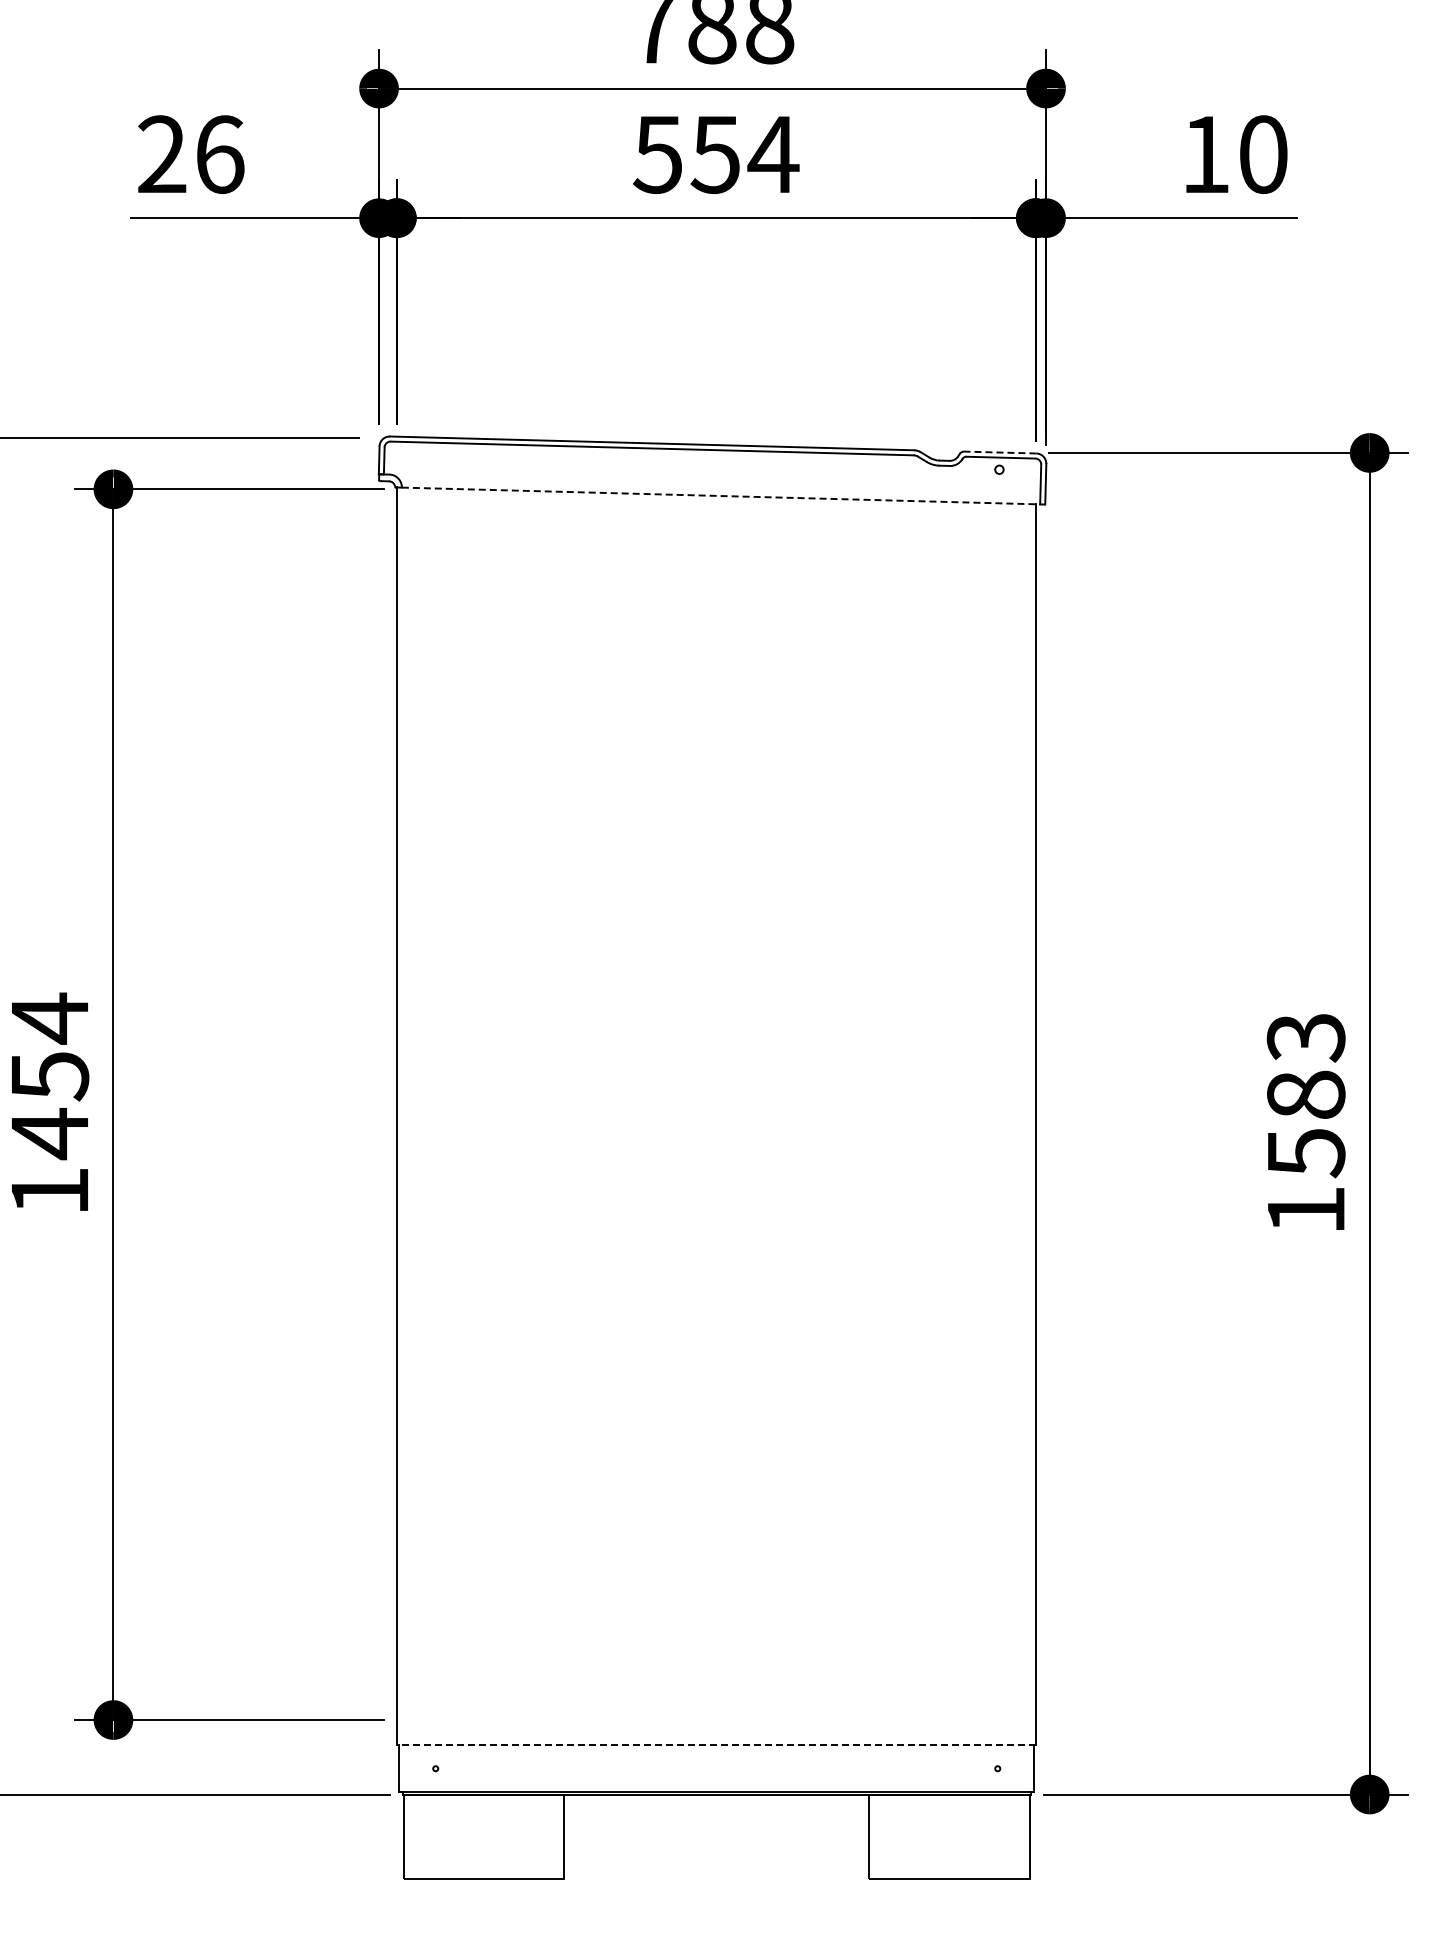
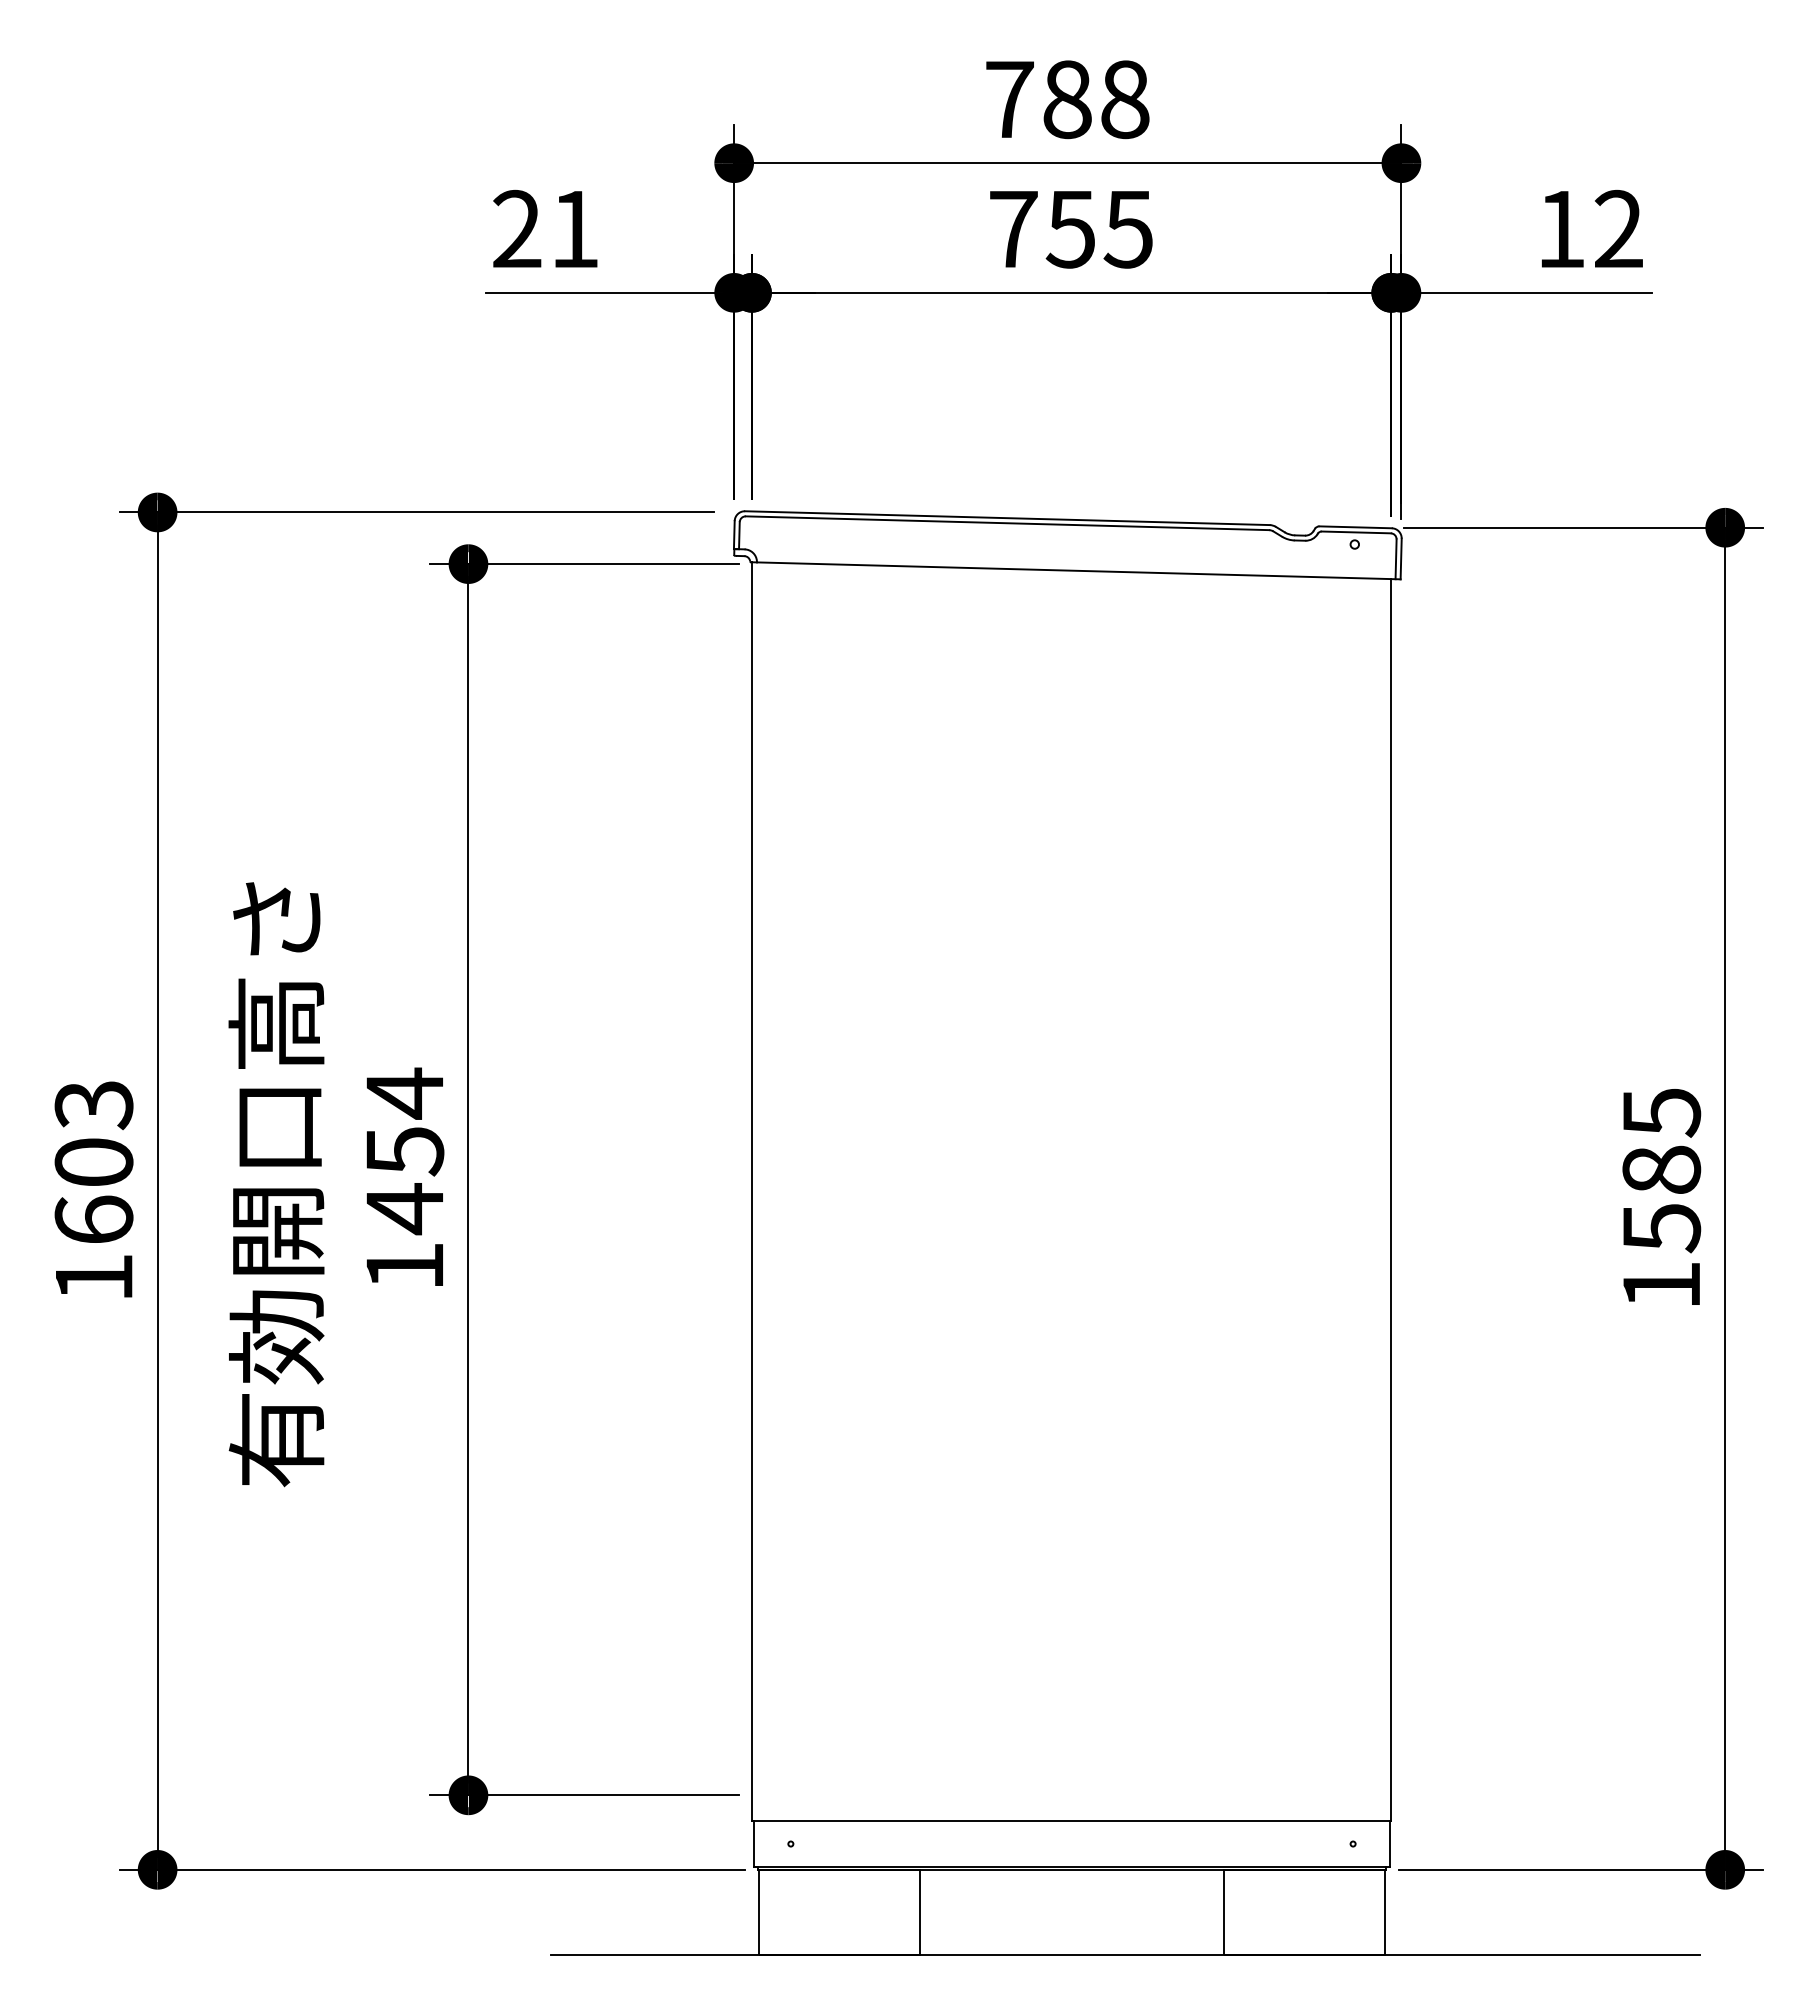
text: (220, 153) -> (575, 228), 26 -> 21
text: (1263, 153) -> (1618, 228), 10 -> 12
text: (716, 154) -> (1071, 229), 554 -> 755
line: (1000, 452) -> (1355, 527), dashed -> solid
line: (723, 495) -> (1078, 570), dashed -> solid
text: (1306, 1037) -> (1661, 1112), 1583 -> 1585
line: (716, 1745) -> (1071, 1820), dashed -> solid
line: (769, 1879) -> (1124, 1954), added

